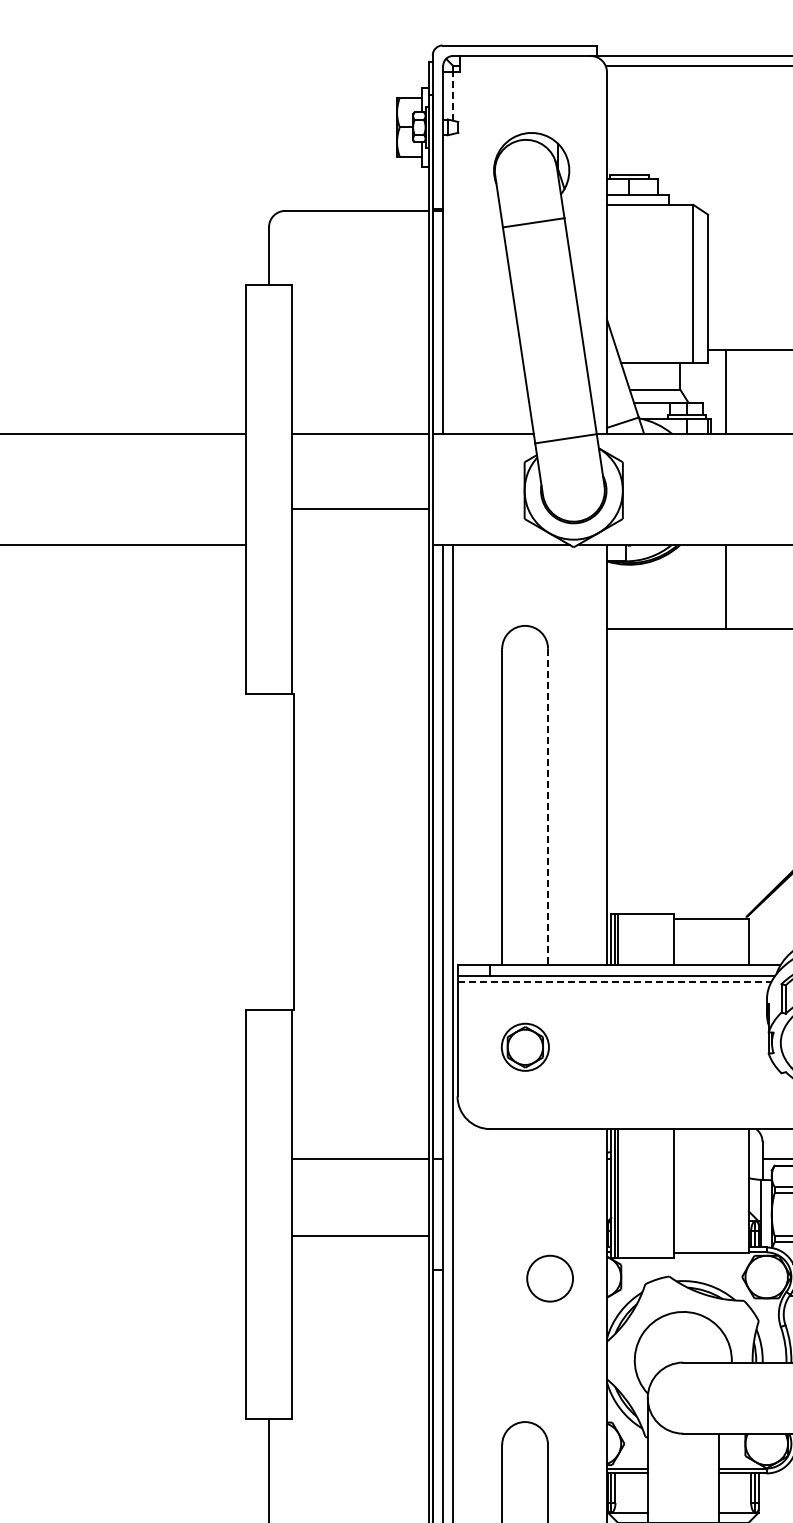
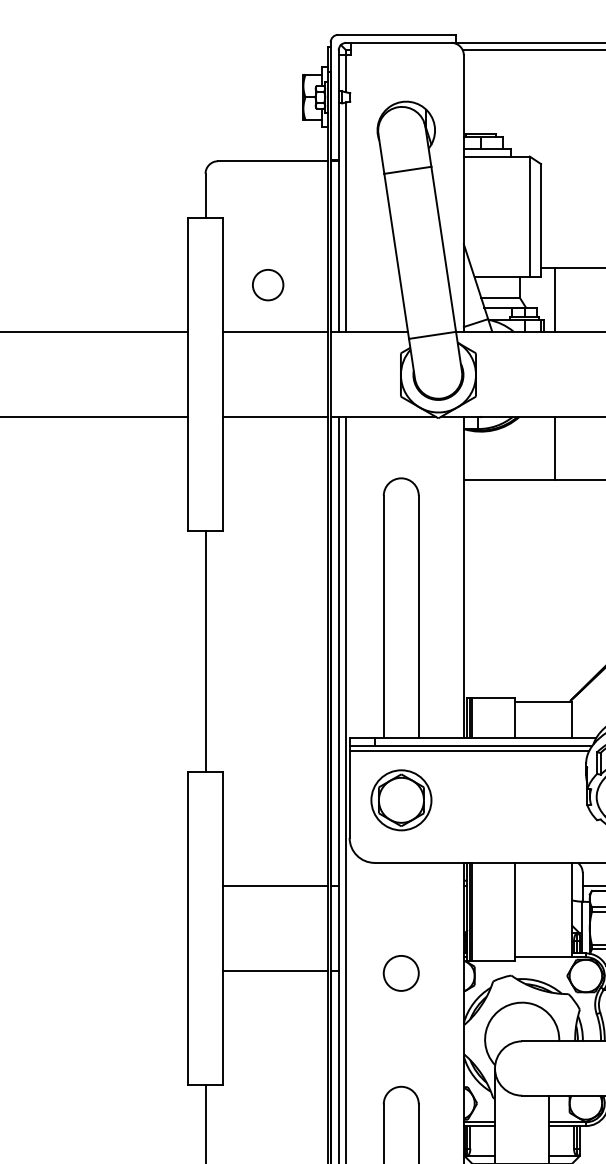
line: (453, 96) -> (346, 73), dashed -> solid
line: (453, 283) -> (346, 216), added
circle: (350, 372) -> (267, 284), added
line: (360, 509) -> (275, 416), moved
line: (548, 807) -> (419, 617), dashed -> solid
line: (294, 852) -> (205, 651), moved
line: (614, 982) -> (469, 750), dashed -> solid
part: (525, 1047) -> (401, 800), size x1.67
line: (359, 1236) -> (274, 970), moved
circle: (549, 1278) -> (400, 973), moved

